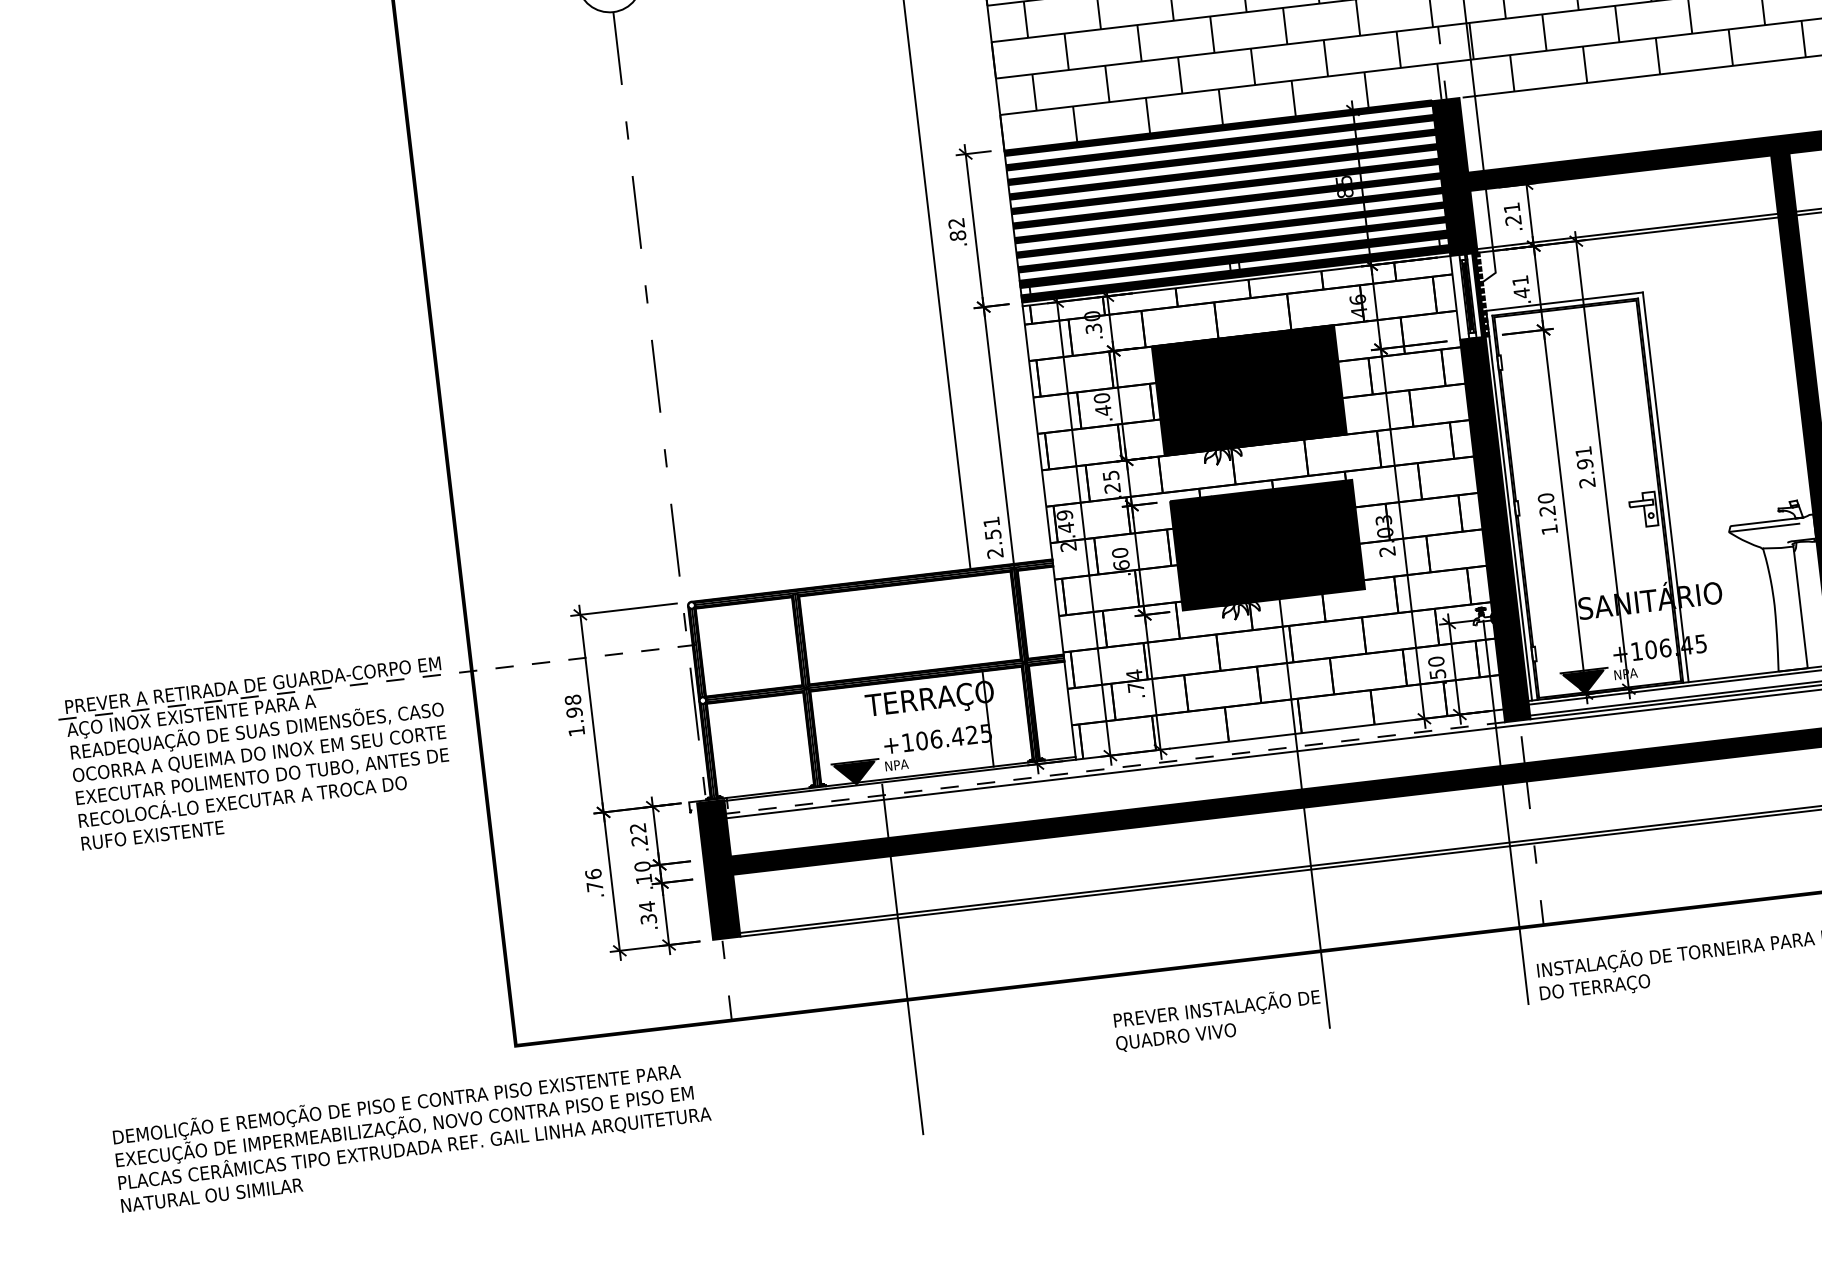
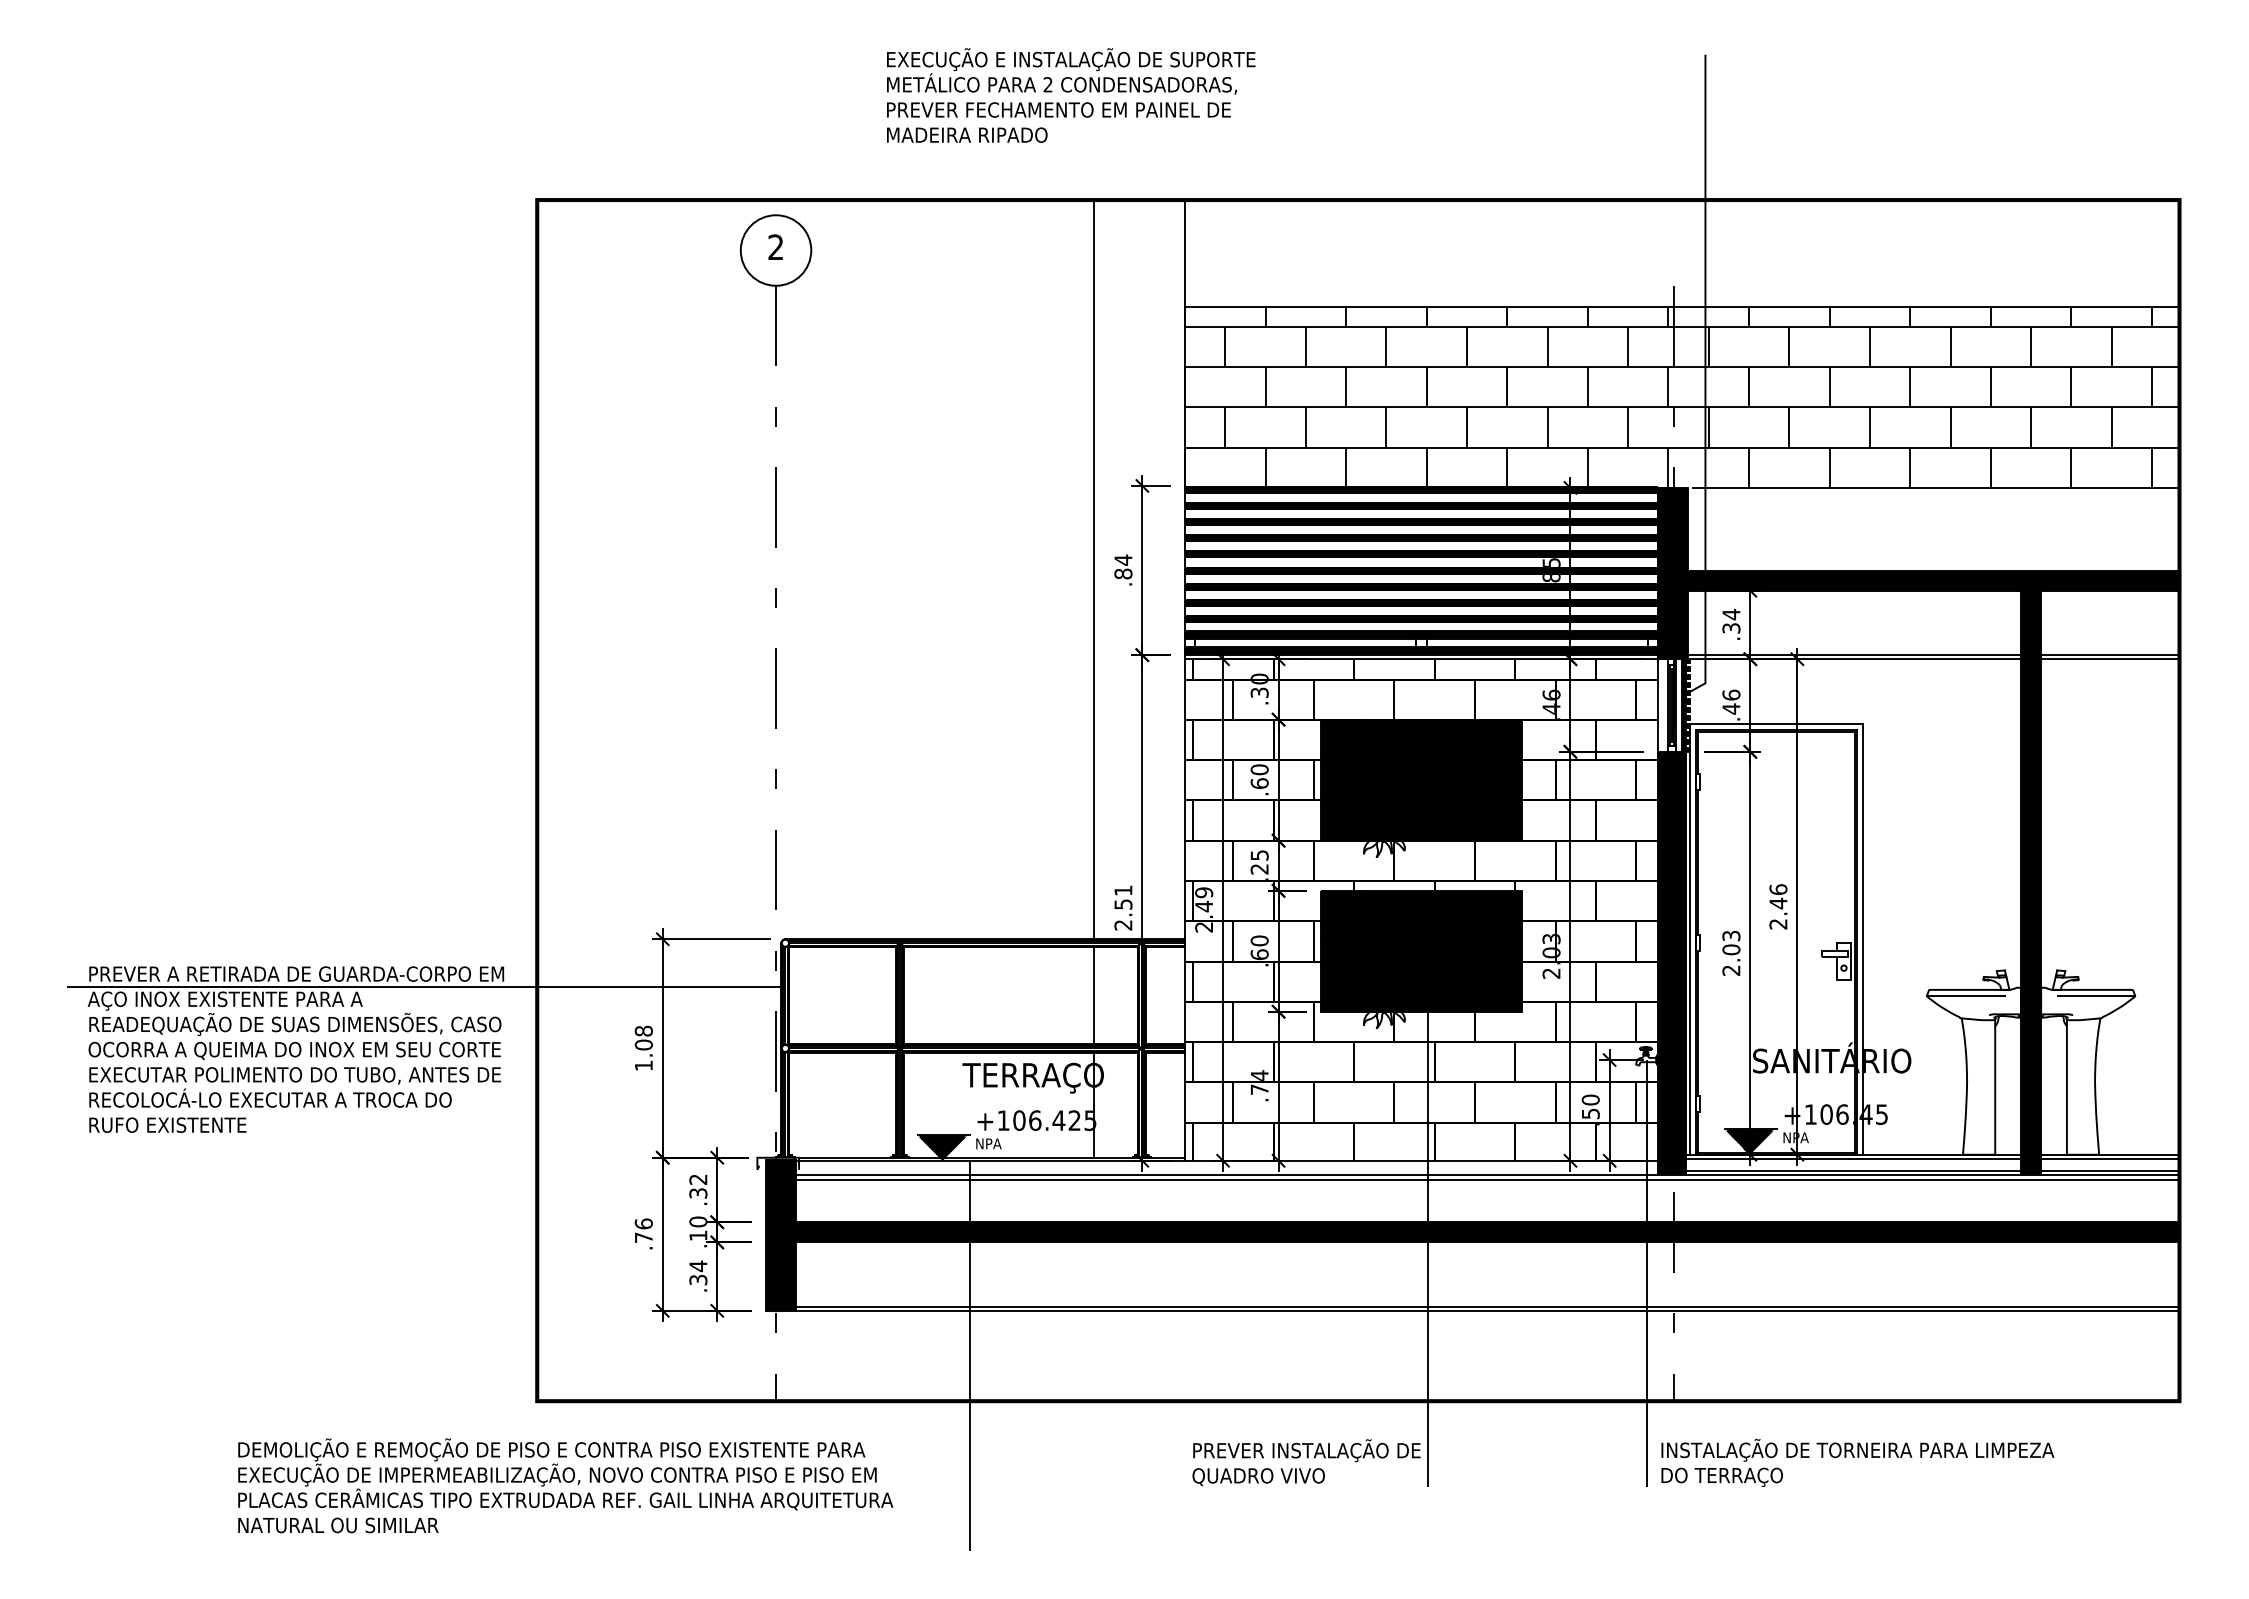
text: (1512, 213) -> (1731, 620), .21 -> .34
text: (956, 222) -> (1123, 559), .82 -> .84
text: (1520, 280) -> (1731, 694), .41 -> .46
text: (1103, 410) -> (1259, 783), .40 -> .60
text: (1584, 457) -> (1778, 896), 2.91 -> 2.46
text: (1547, 513) -> (1731, 952), 1.20 -> 2.03
line: (976, 619) -> (1094, 995), added
line: (371, 682) -> (426, 986), dashed -> solid
text: (574, 712) -> (643, 1044), 1.98 -> 1.08
line: (1115, 767) -> (1227, 1174), dashed -> solid
text: (639, 840) -> (698, 1193), .22 -> .32
text: (413, 1135) -> (565, 1485), moved

